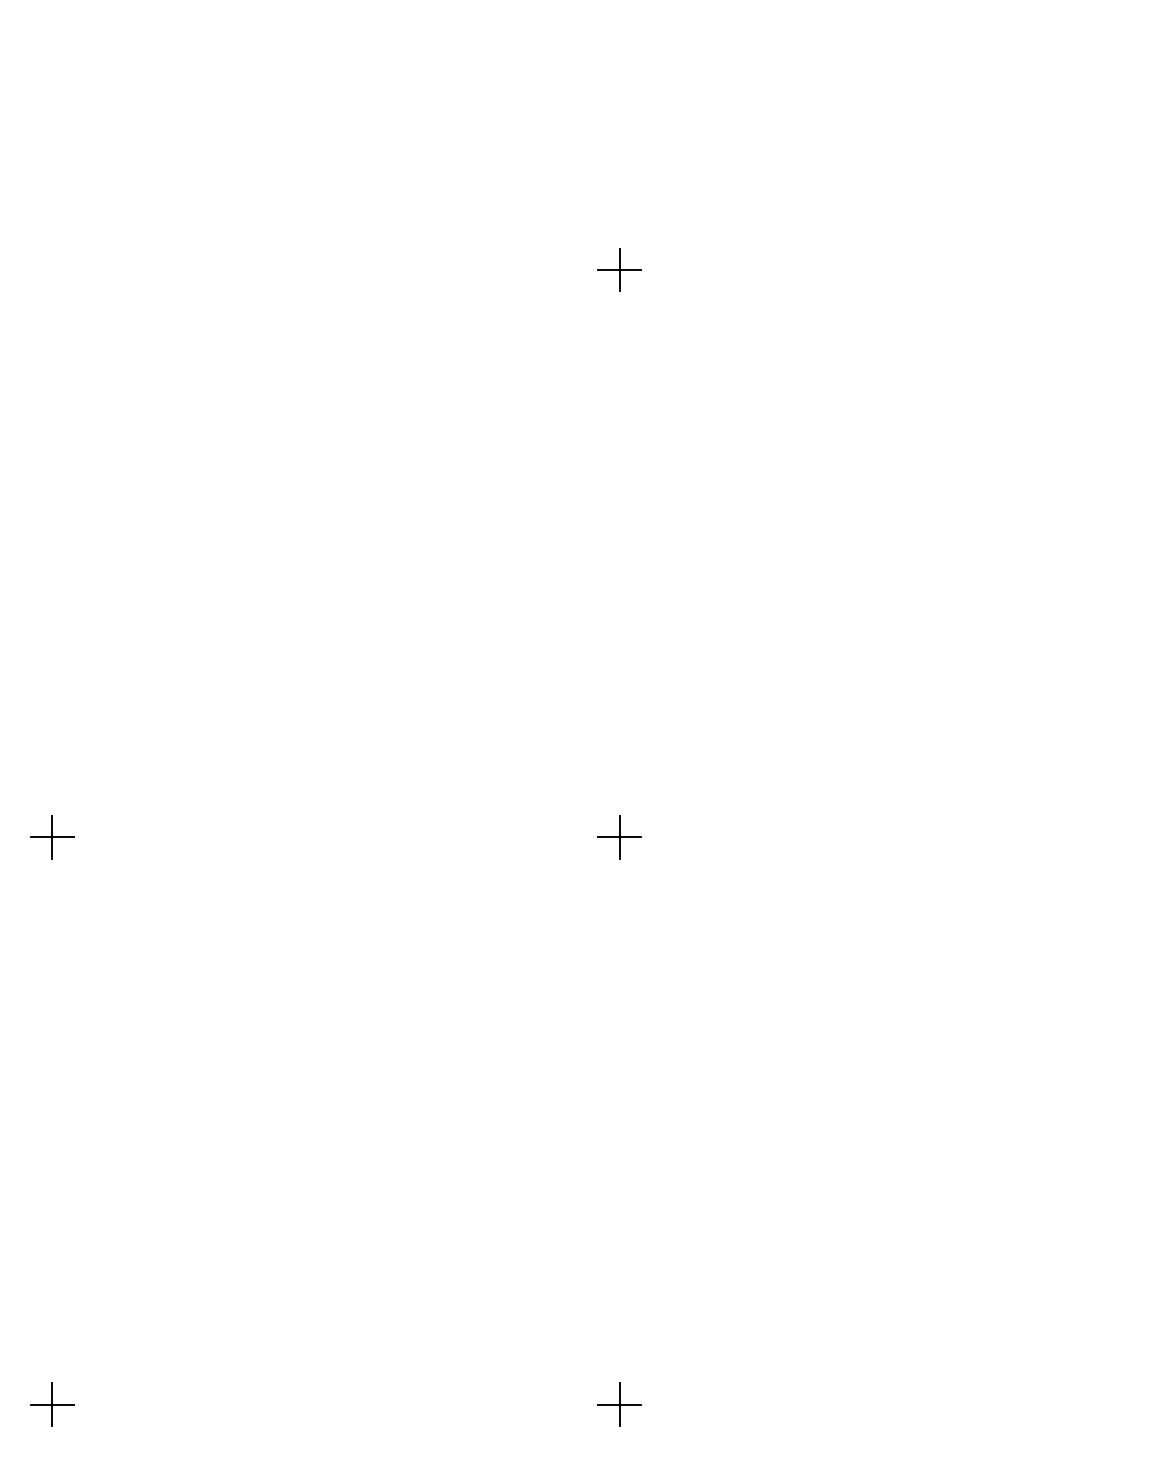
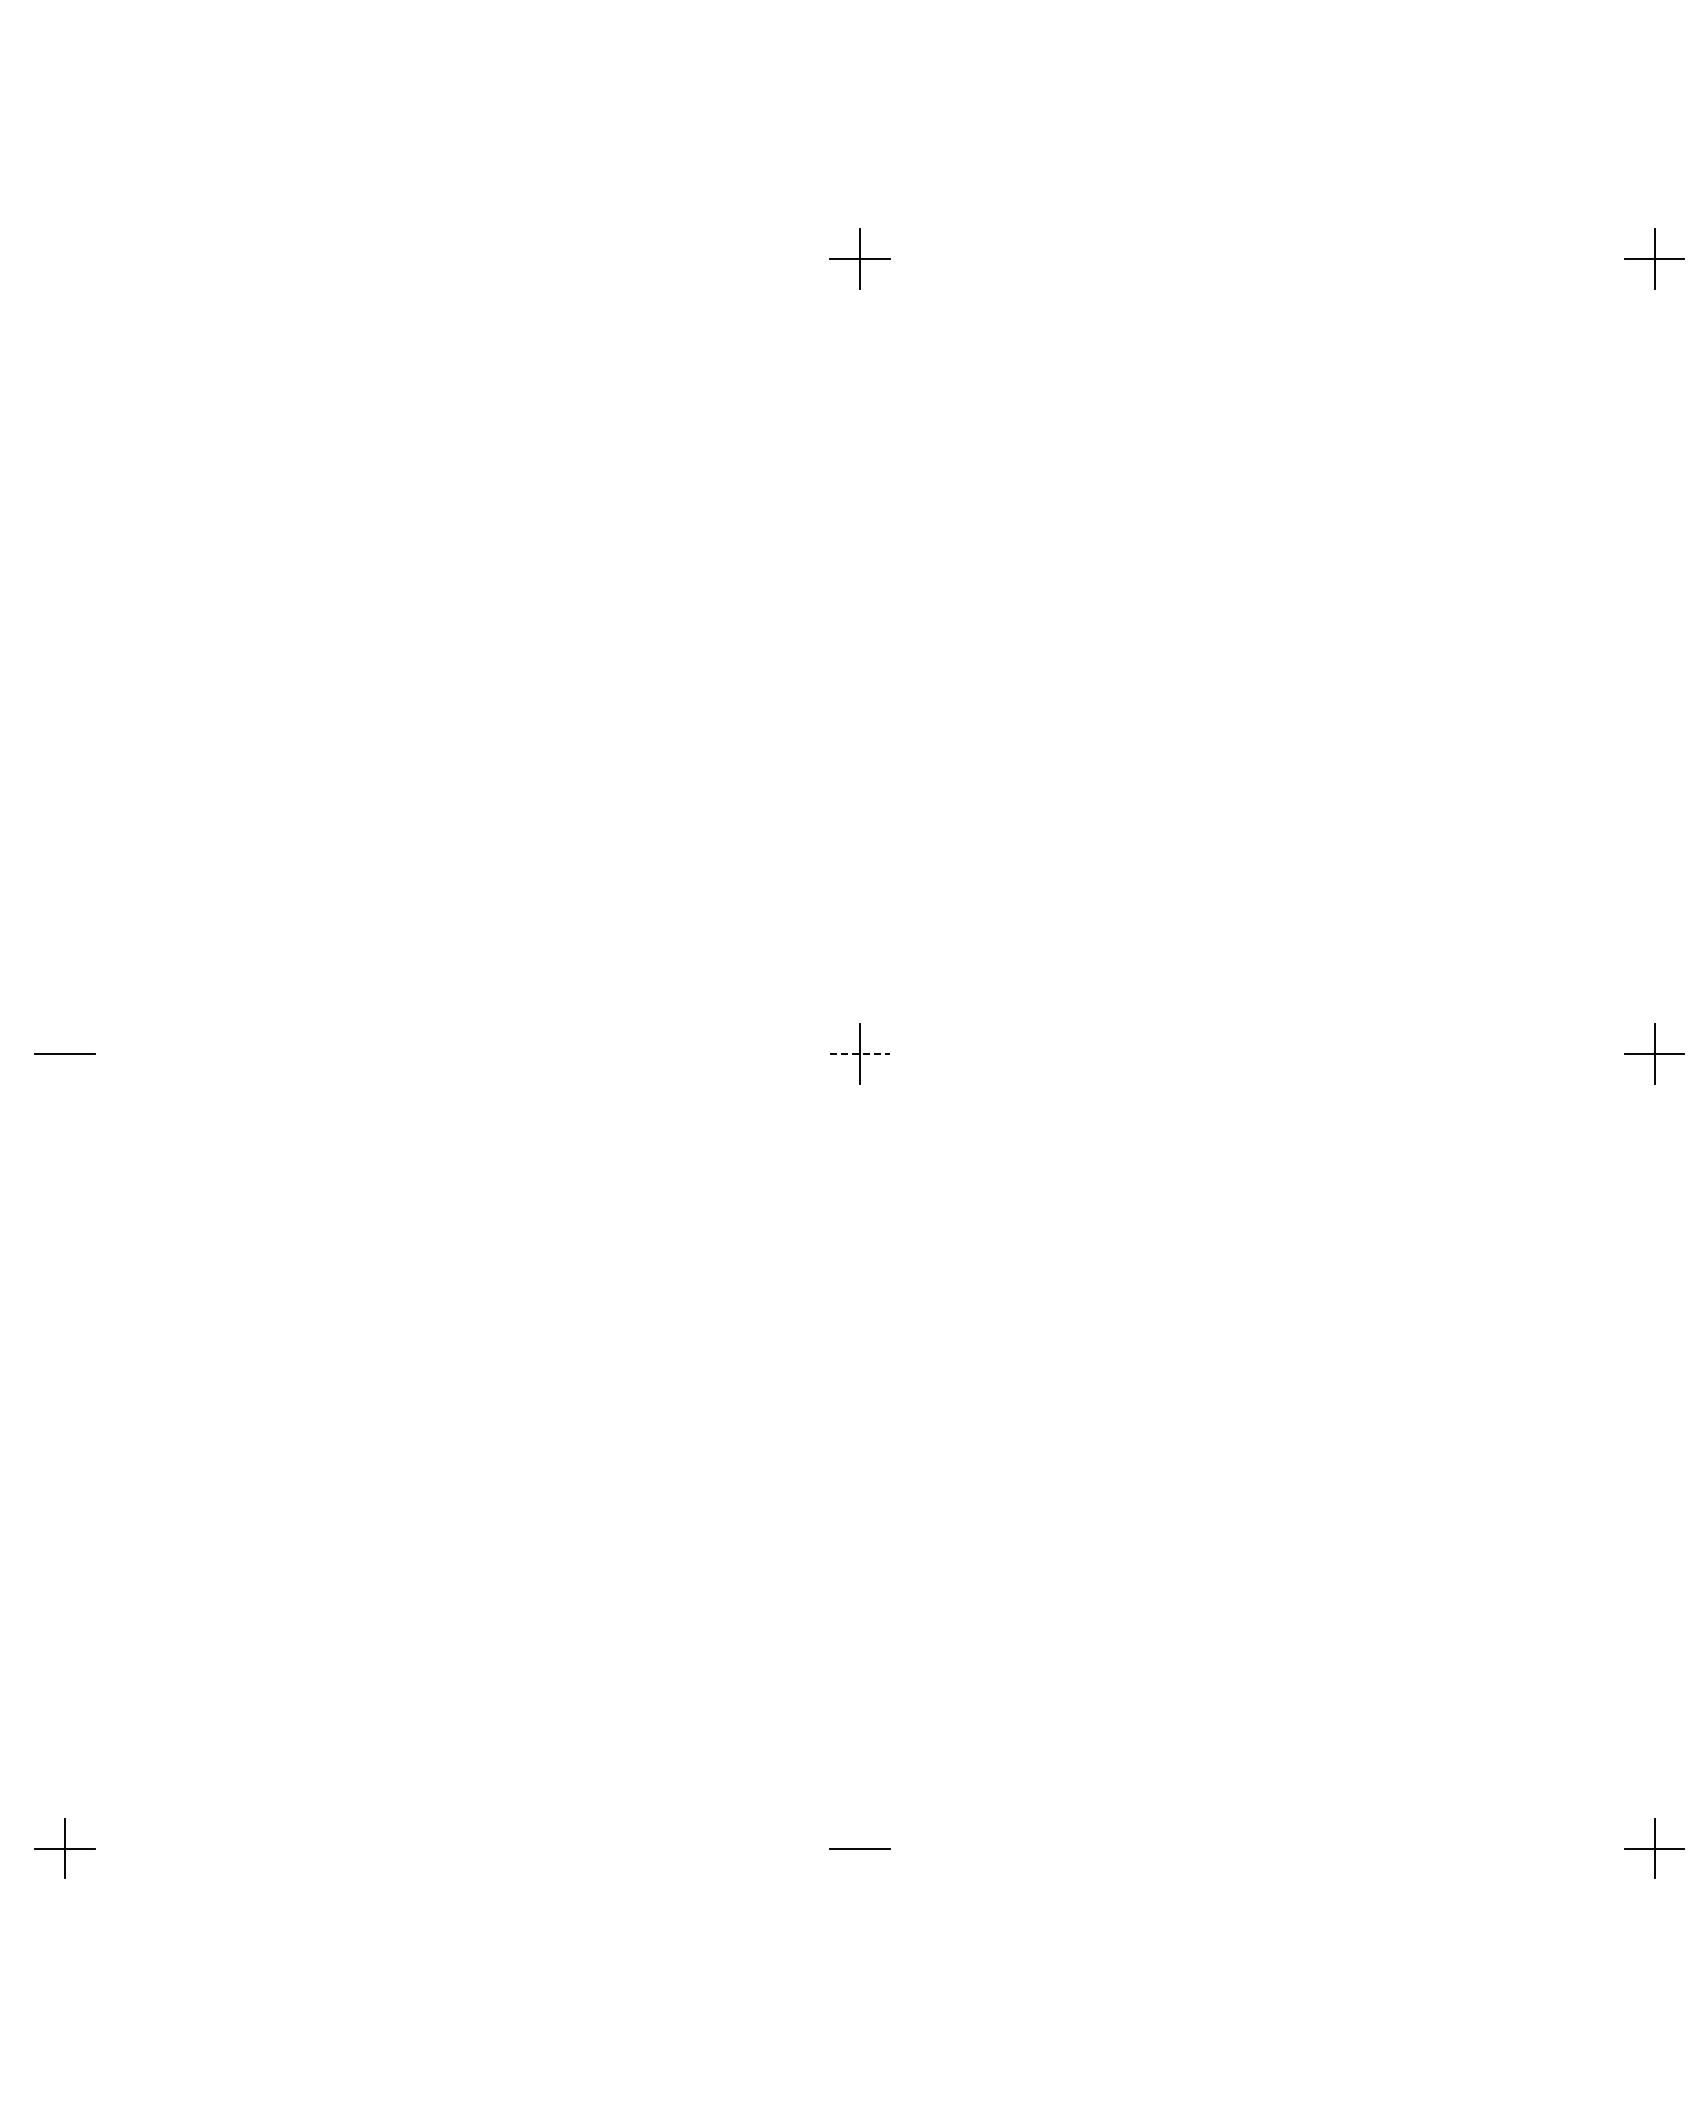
line: (52, 837) -> (64, 1053), removed
line: (619, 837) -> (859, 1053), solid -> dashed
line: (619, 1404) -> (859, 1848), removed

